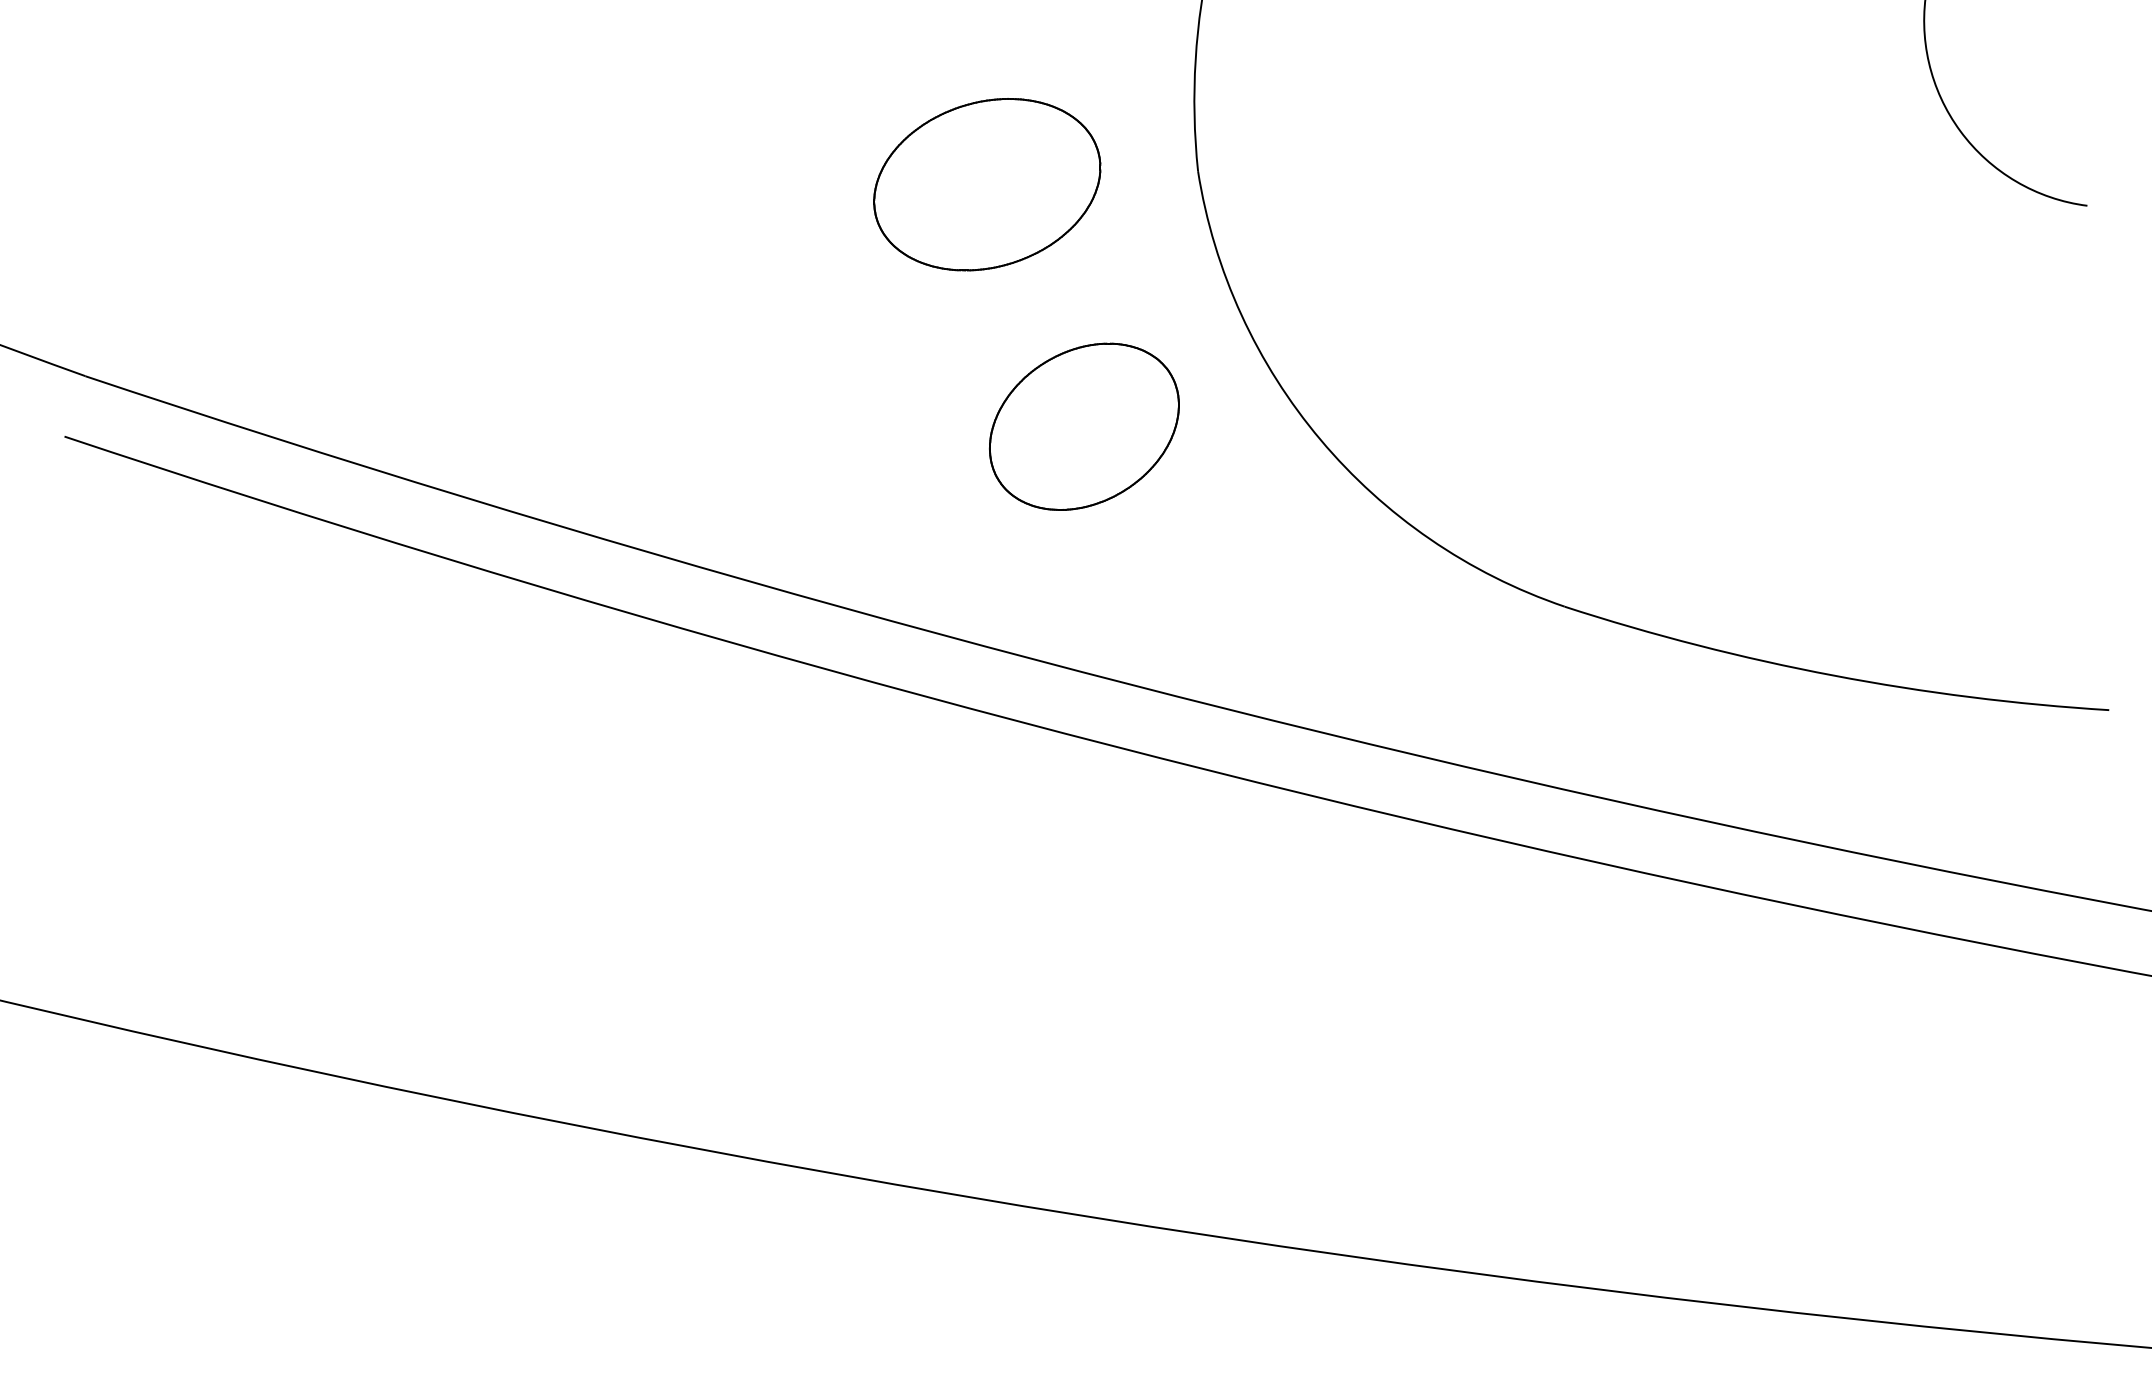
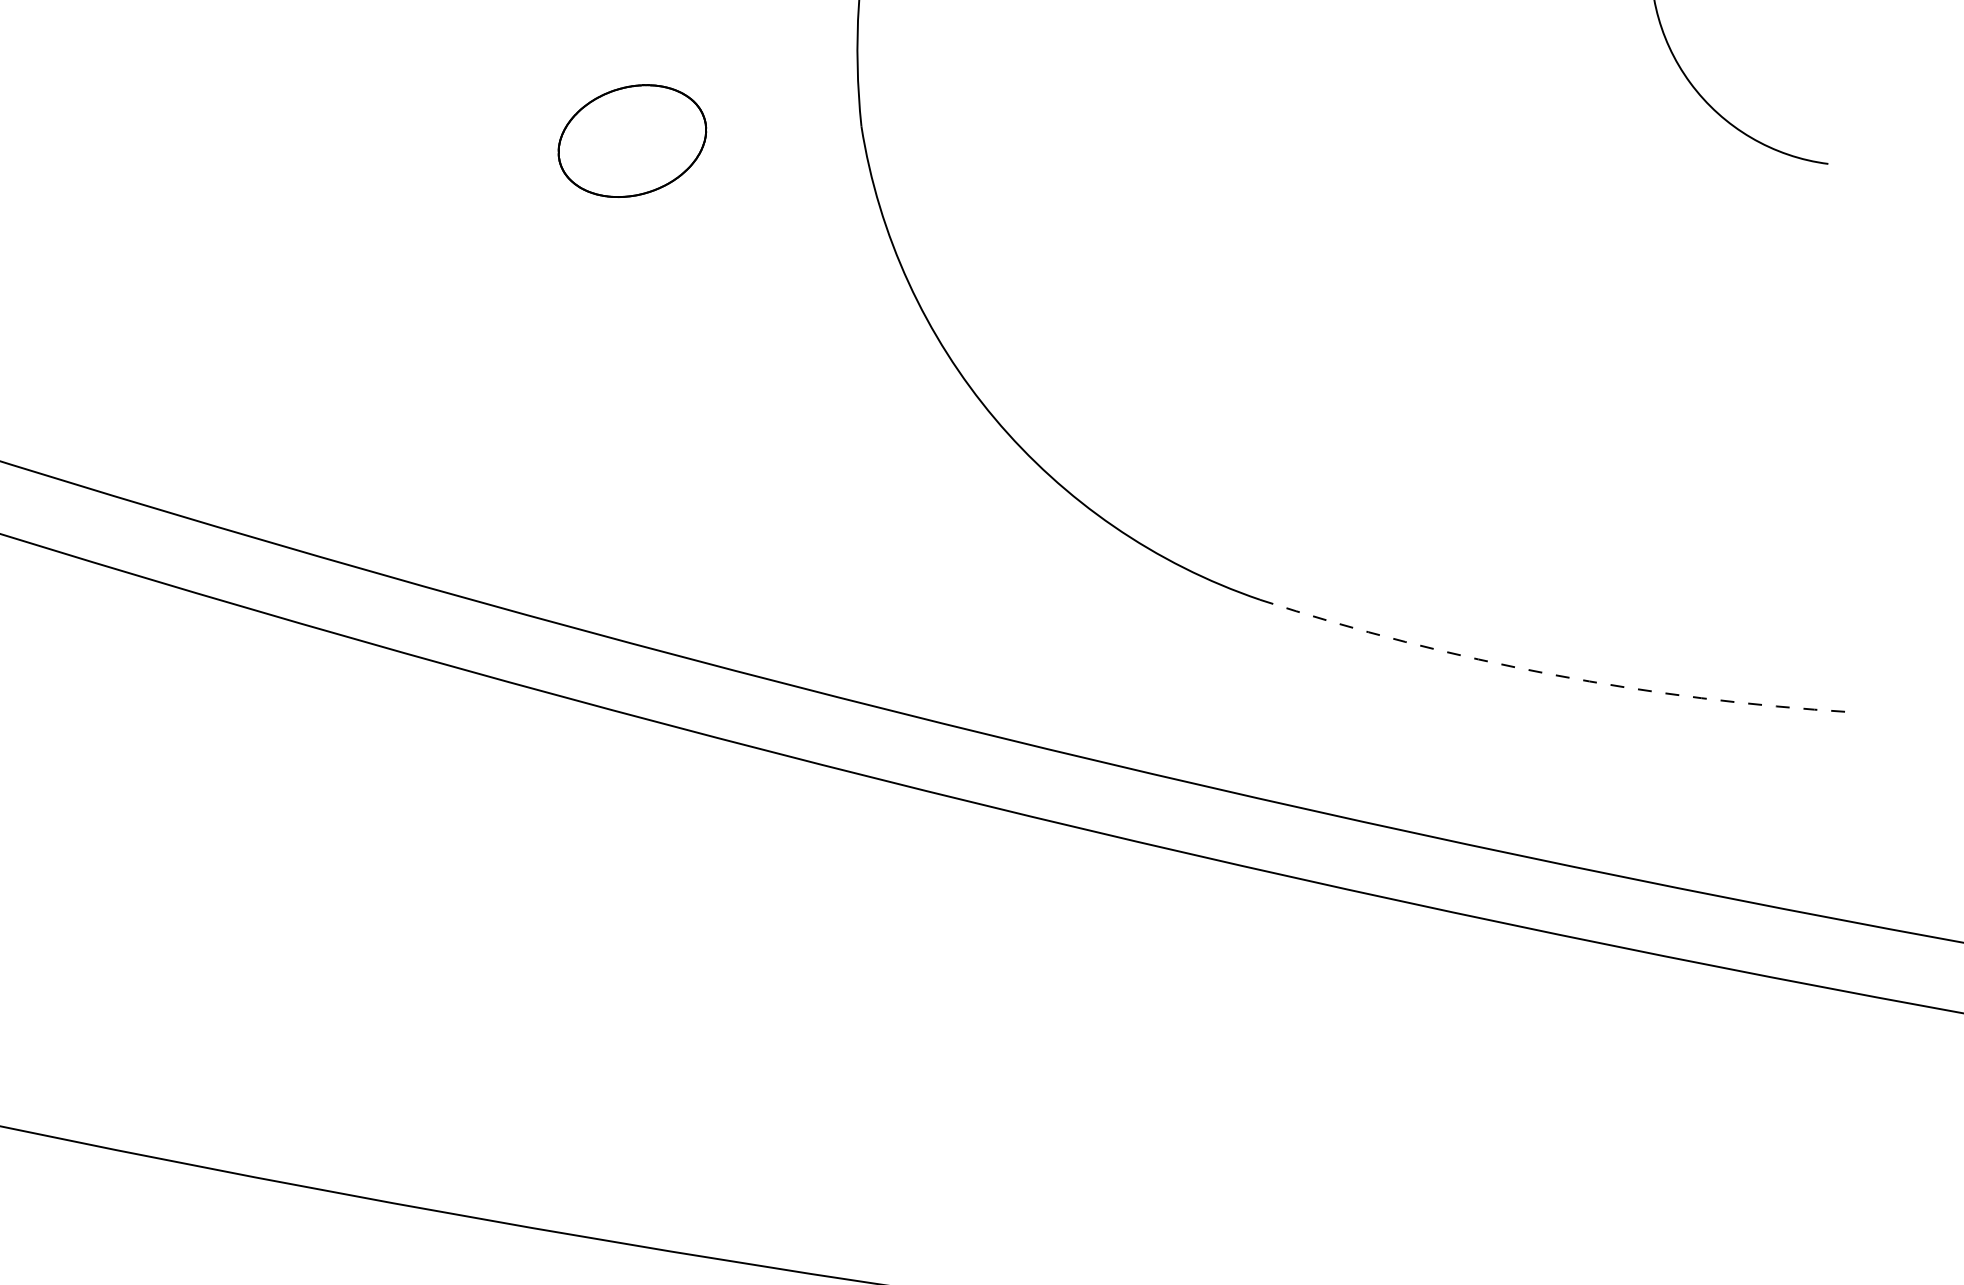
part: (987, 184) -> (632, 140), size x0.6
part: (1084, 426) -> (737, 403), removed
arc: (1833, 675) -> (1552, 674), solid -> dashed

